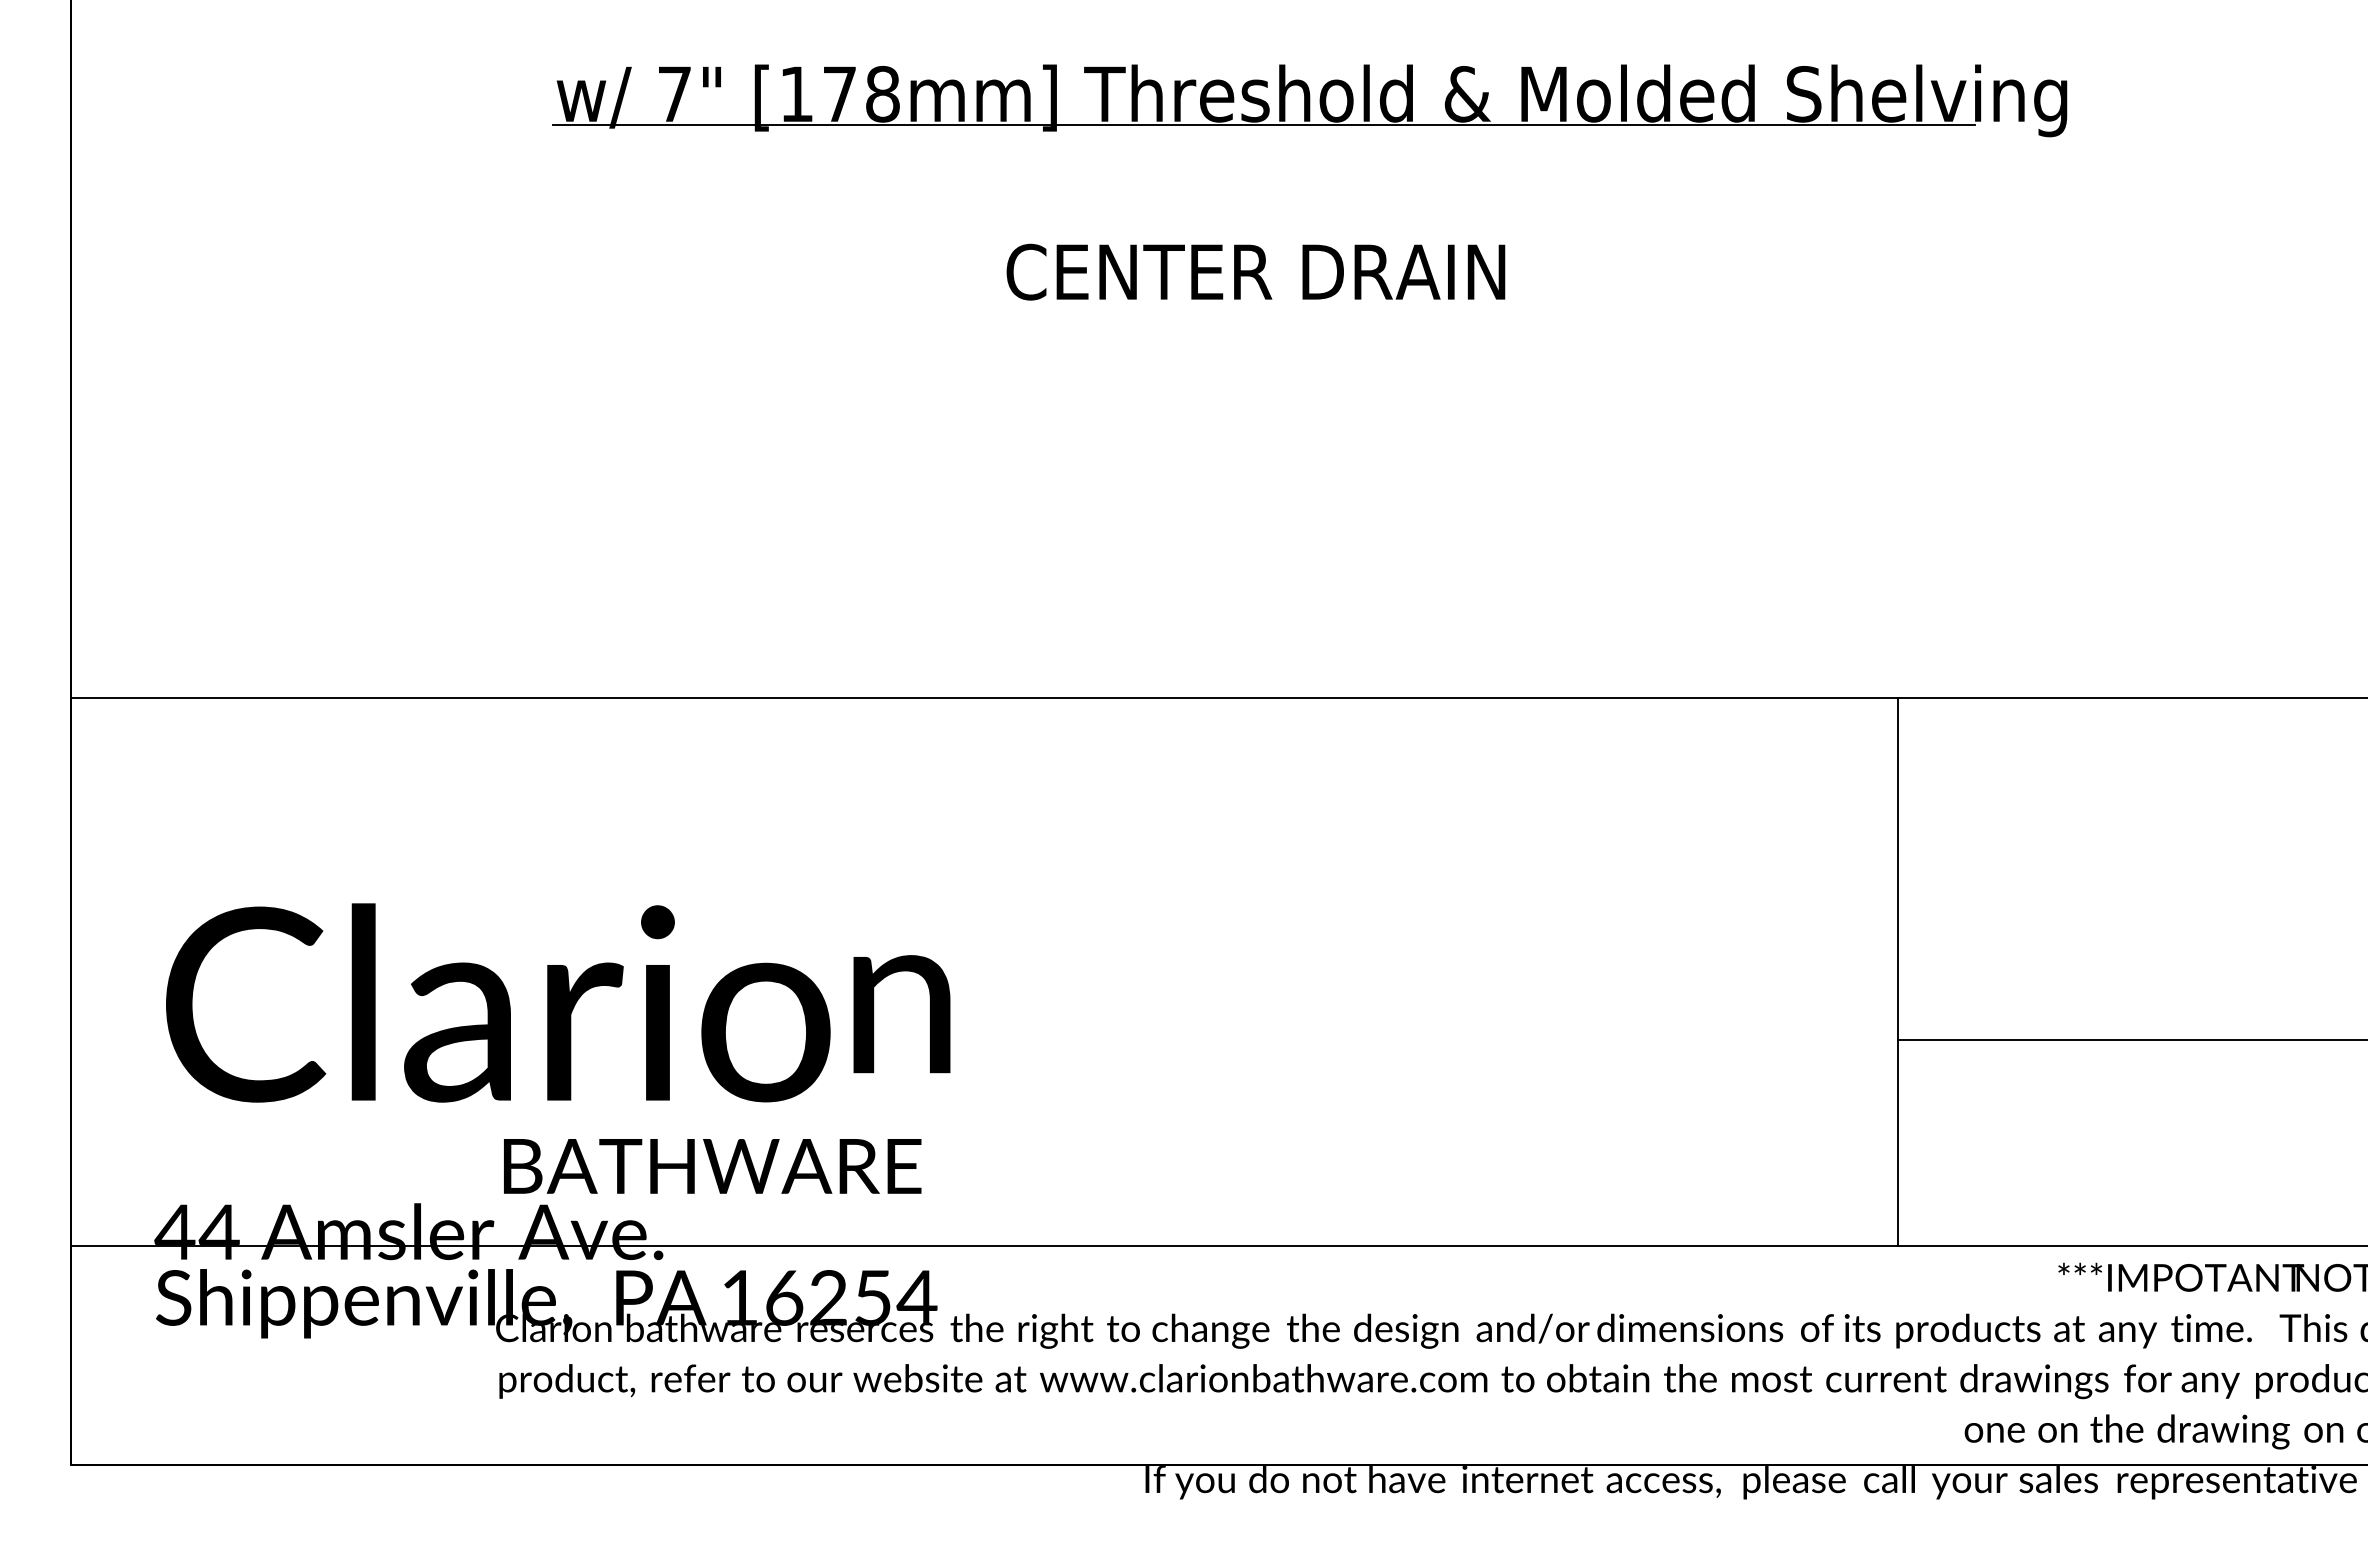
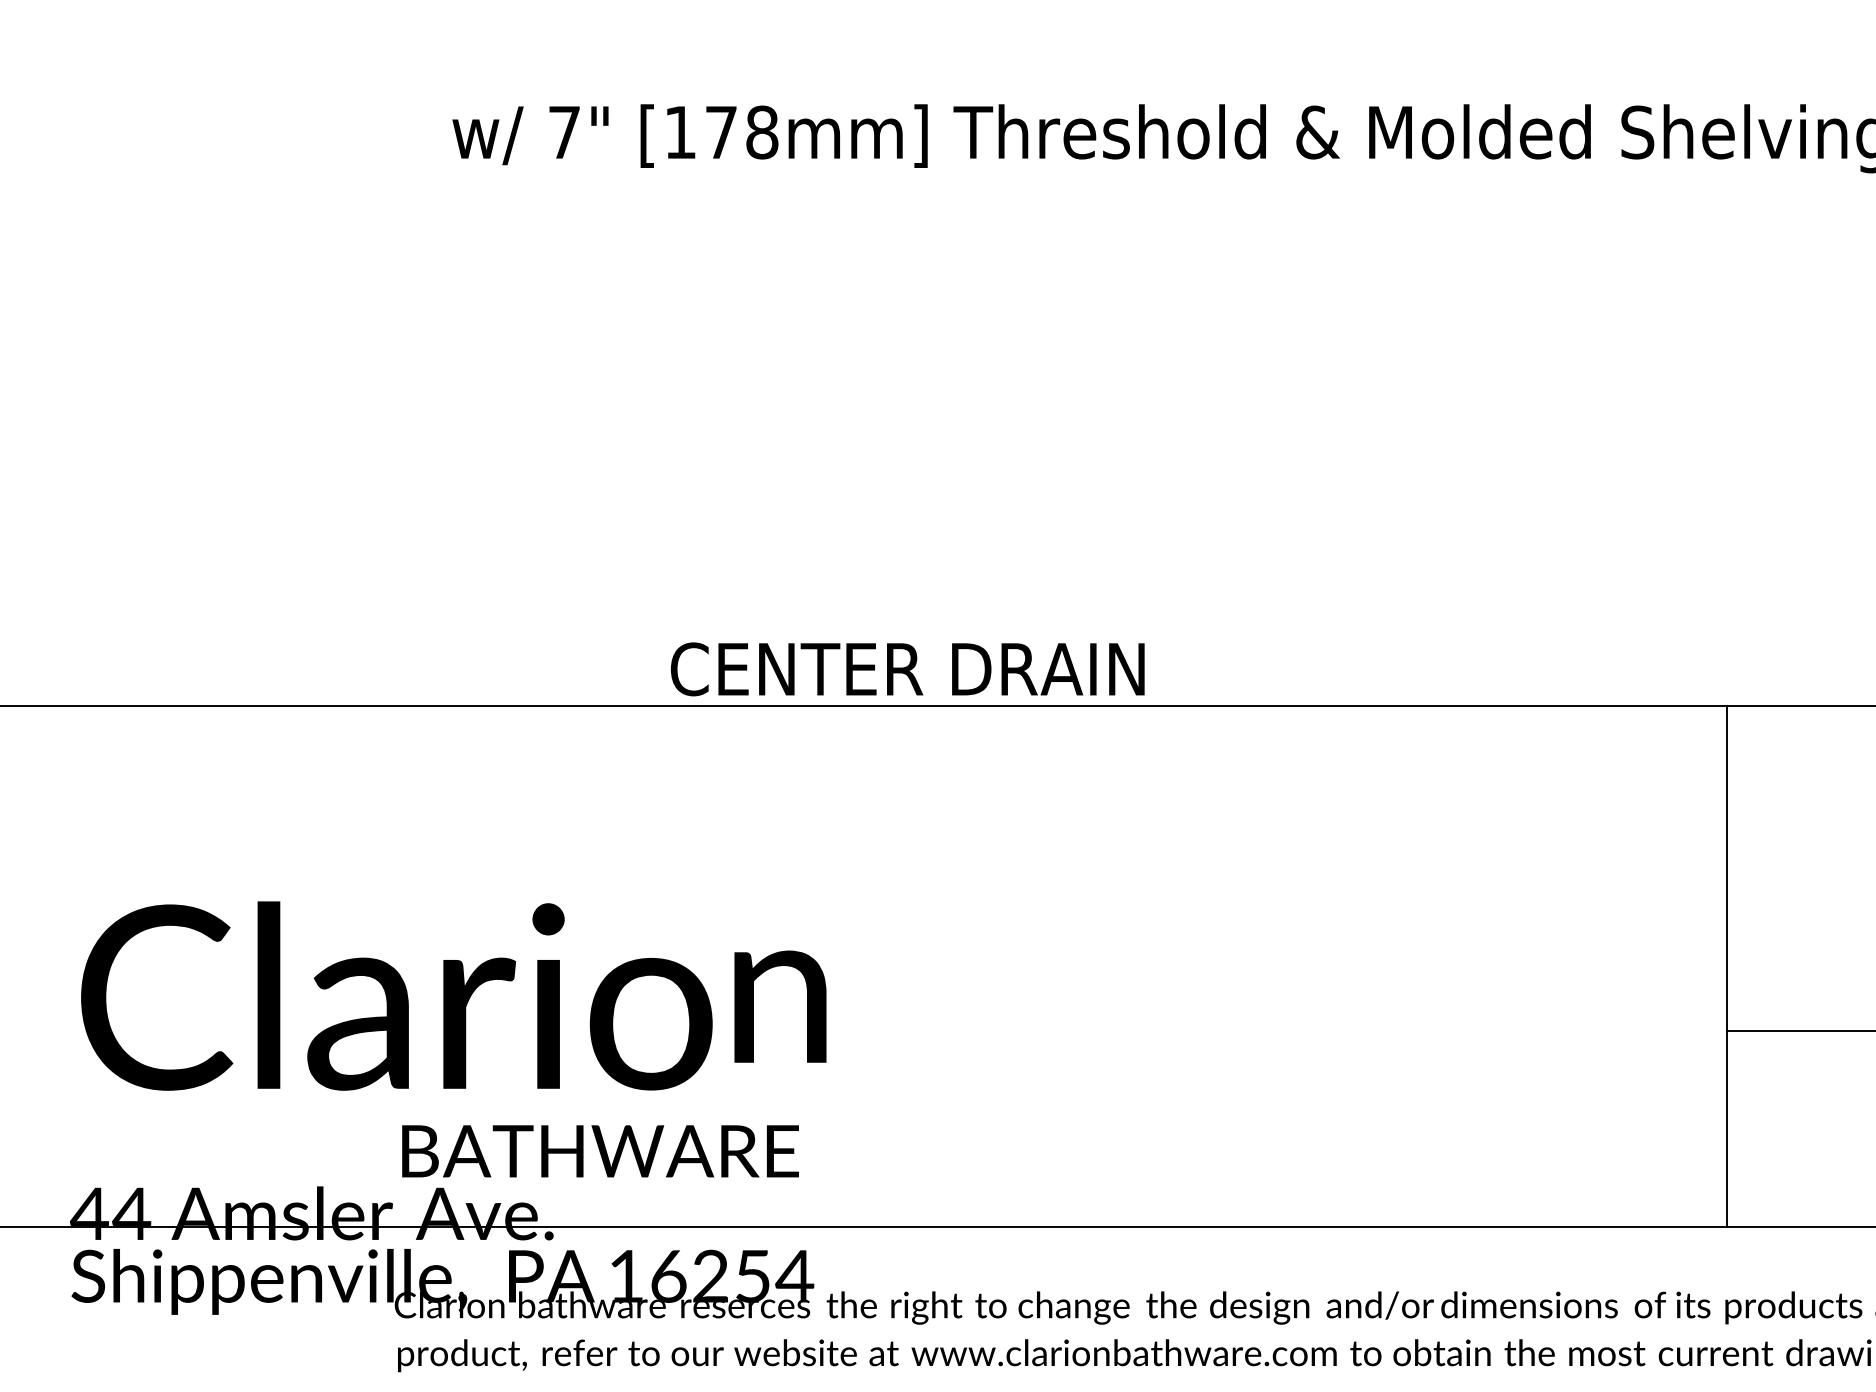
line: (1263, 125) -> (1124, 162), removed
text: (1255, 271) -> (907, 668), moved

